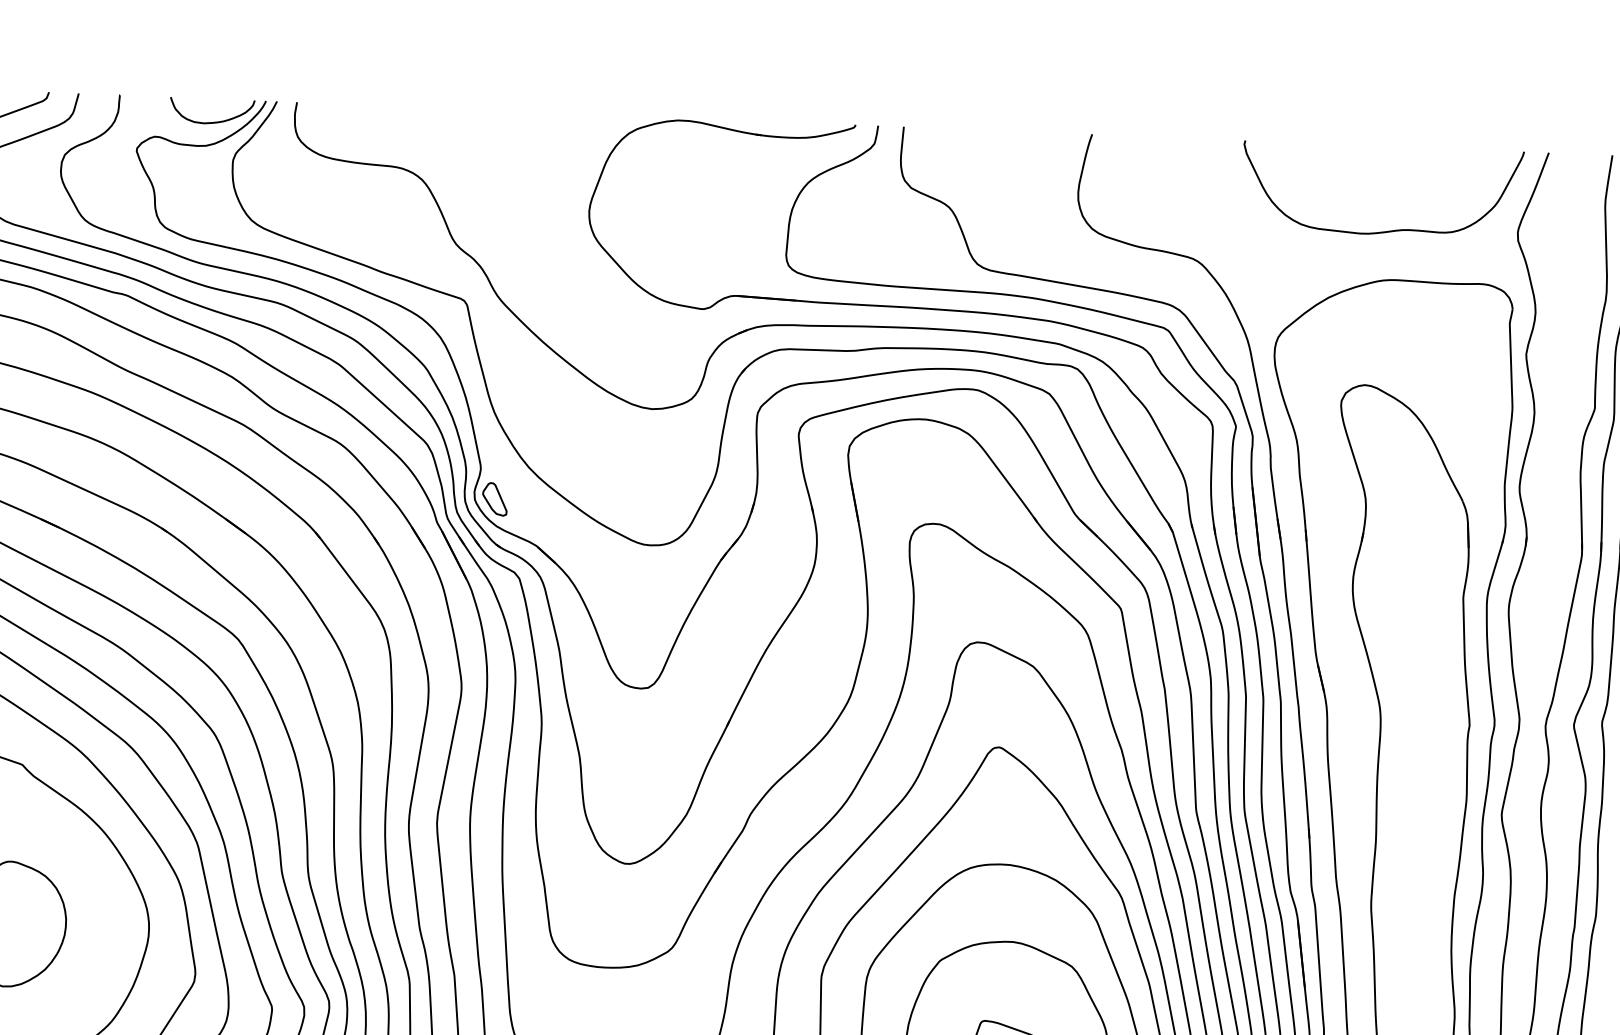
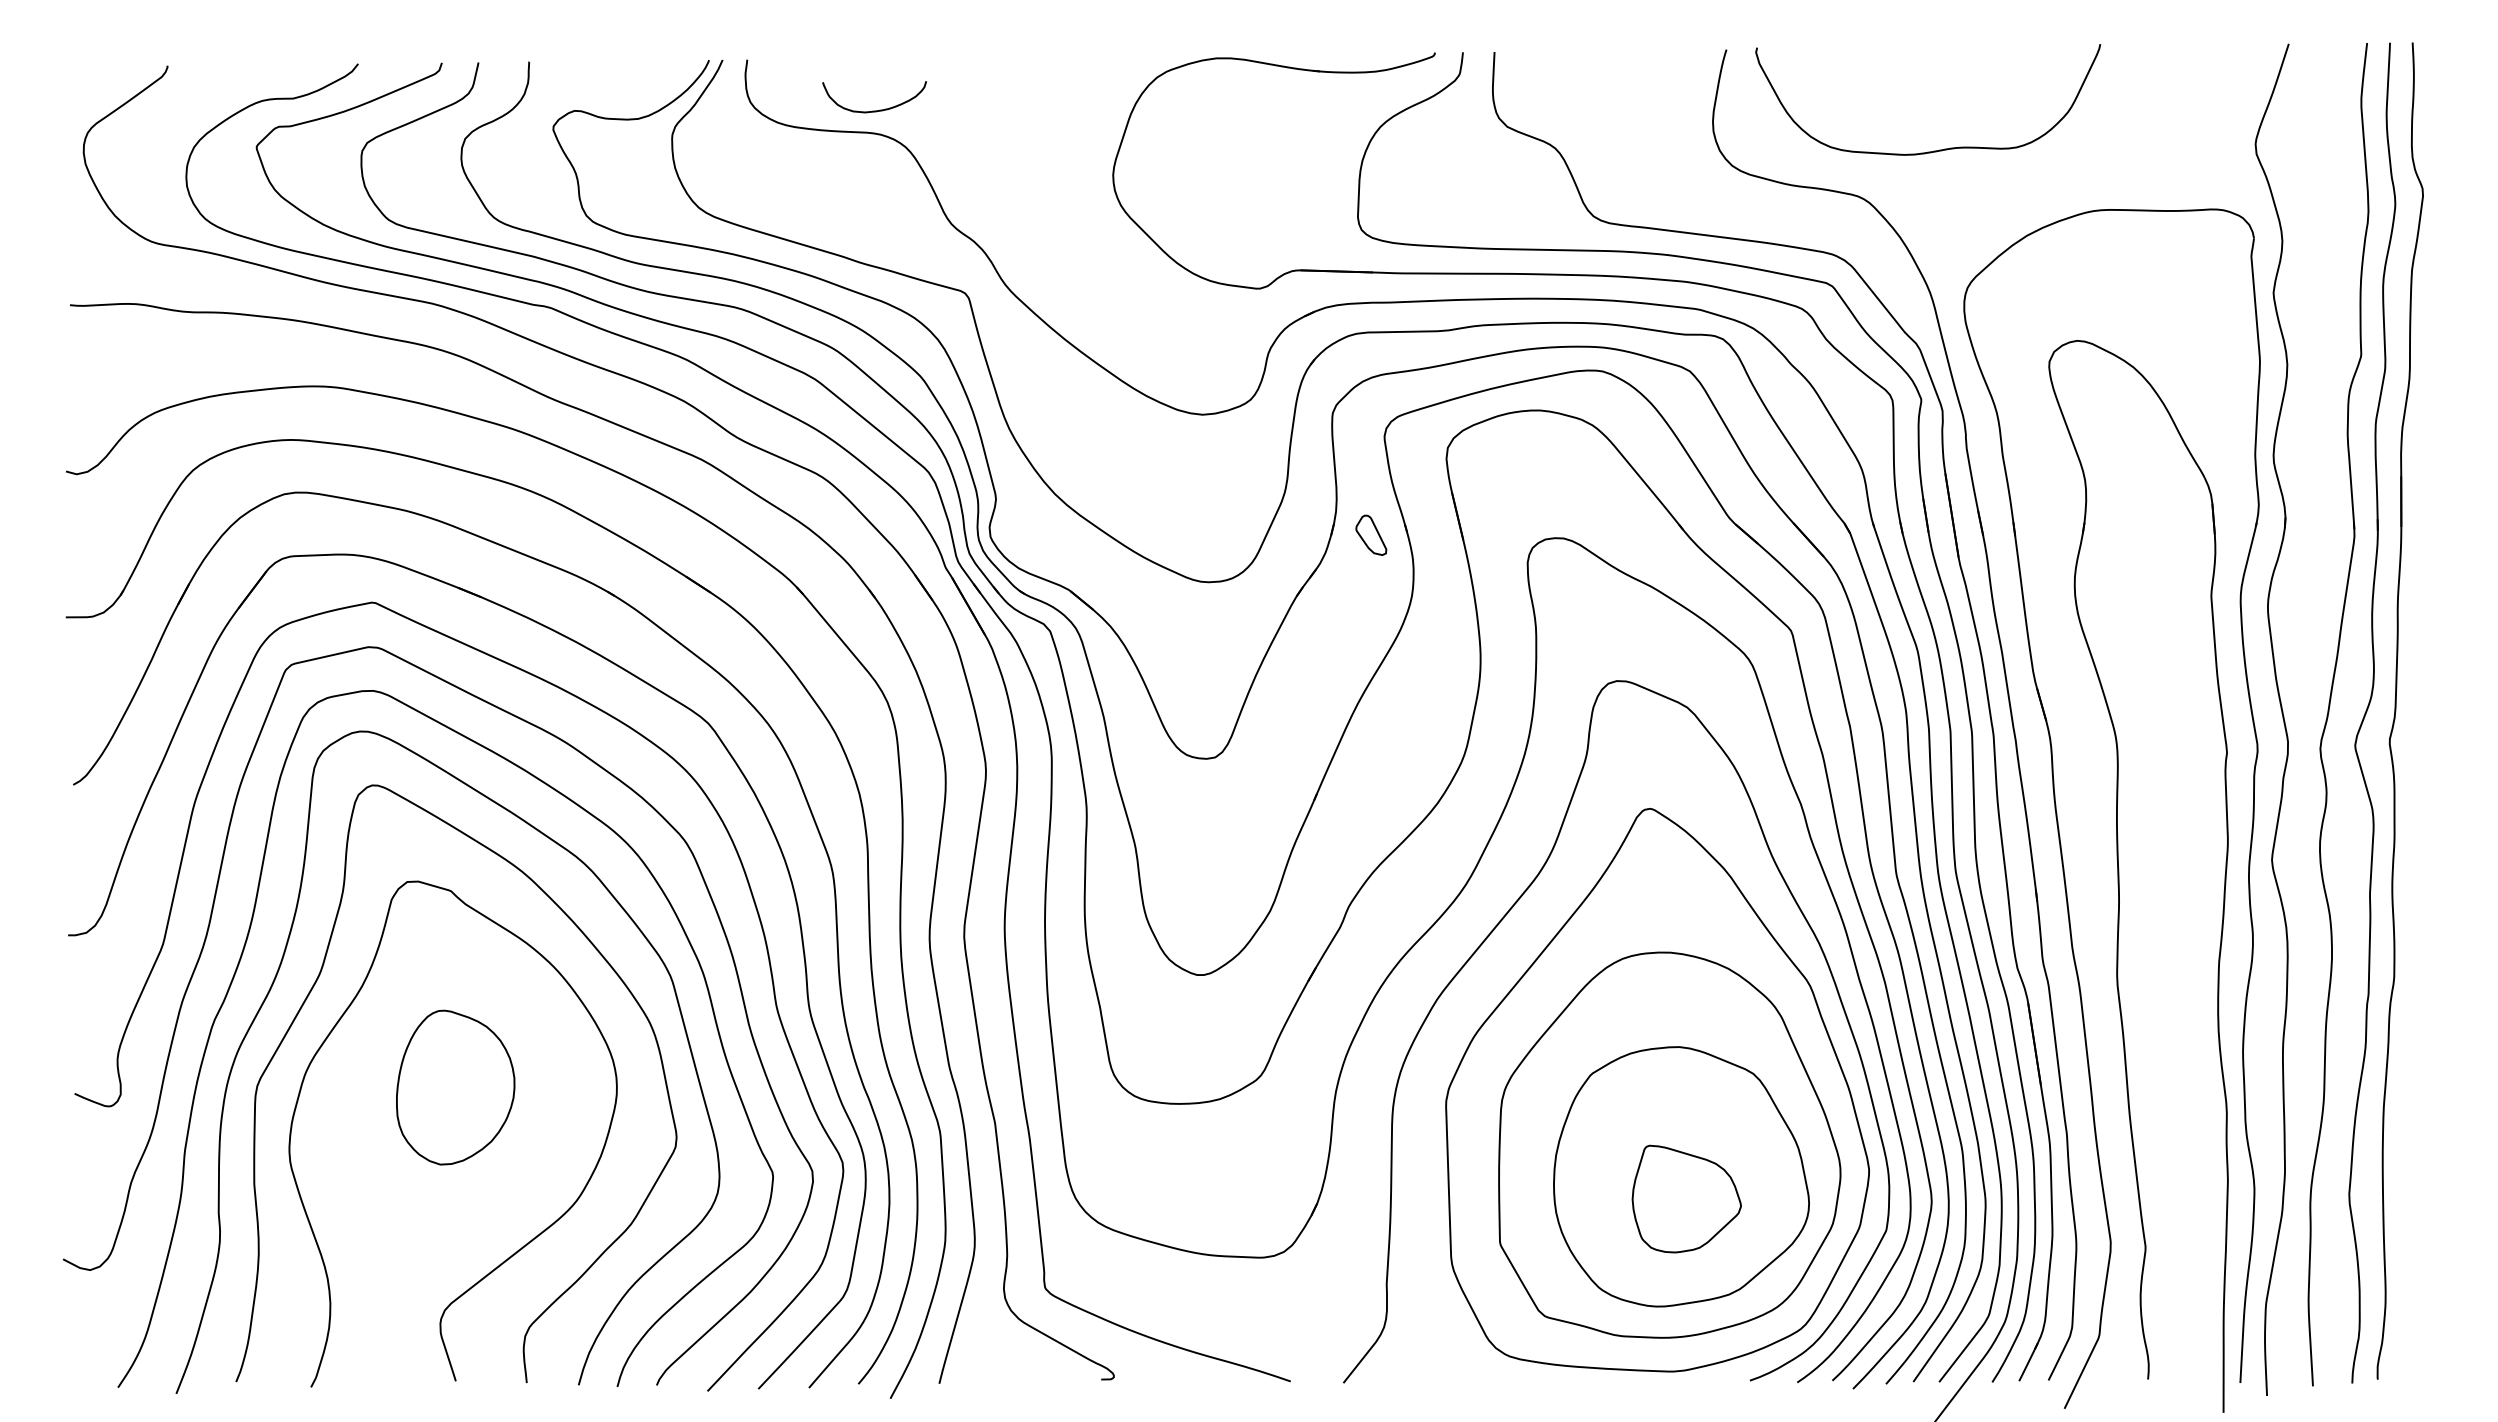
curve: (215, 121) -> (879, 109), moved
curve: (1389, 230) -> (1939, 149), moved
part: (495, 498) -> (1371, 534), moved

